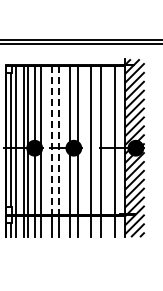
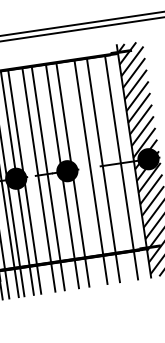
line: (51, 140) -> (36, 165), dashed -> solid
line: (58, 140) -> (45, 164), dashed -> solid

